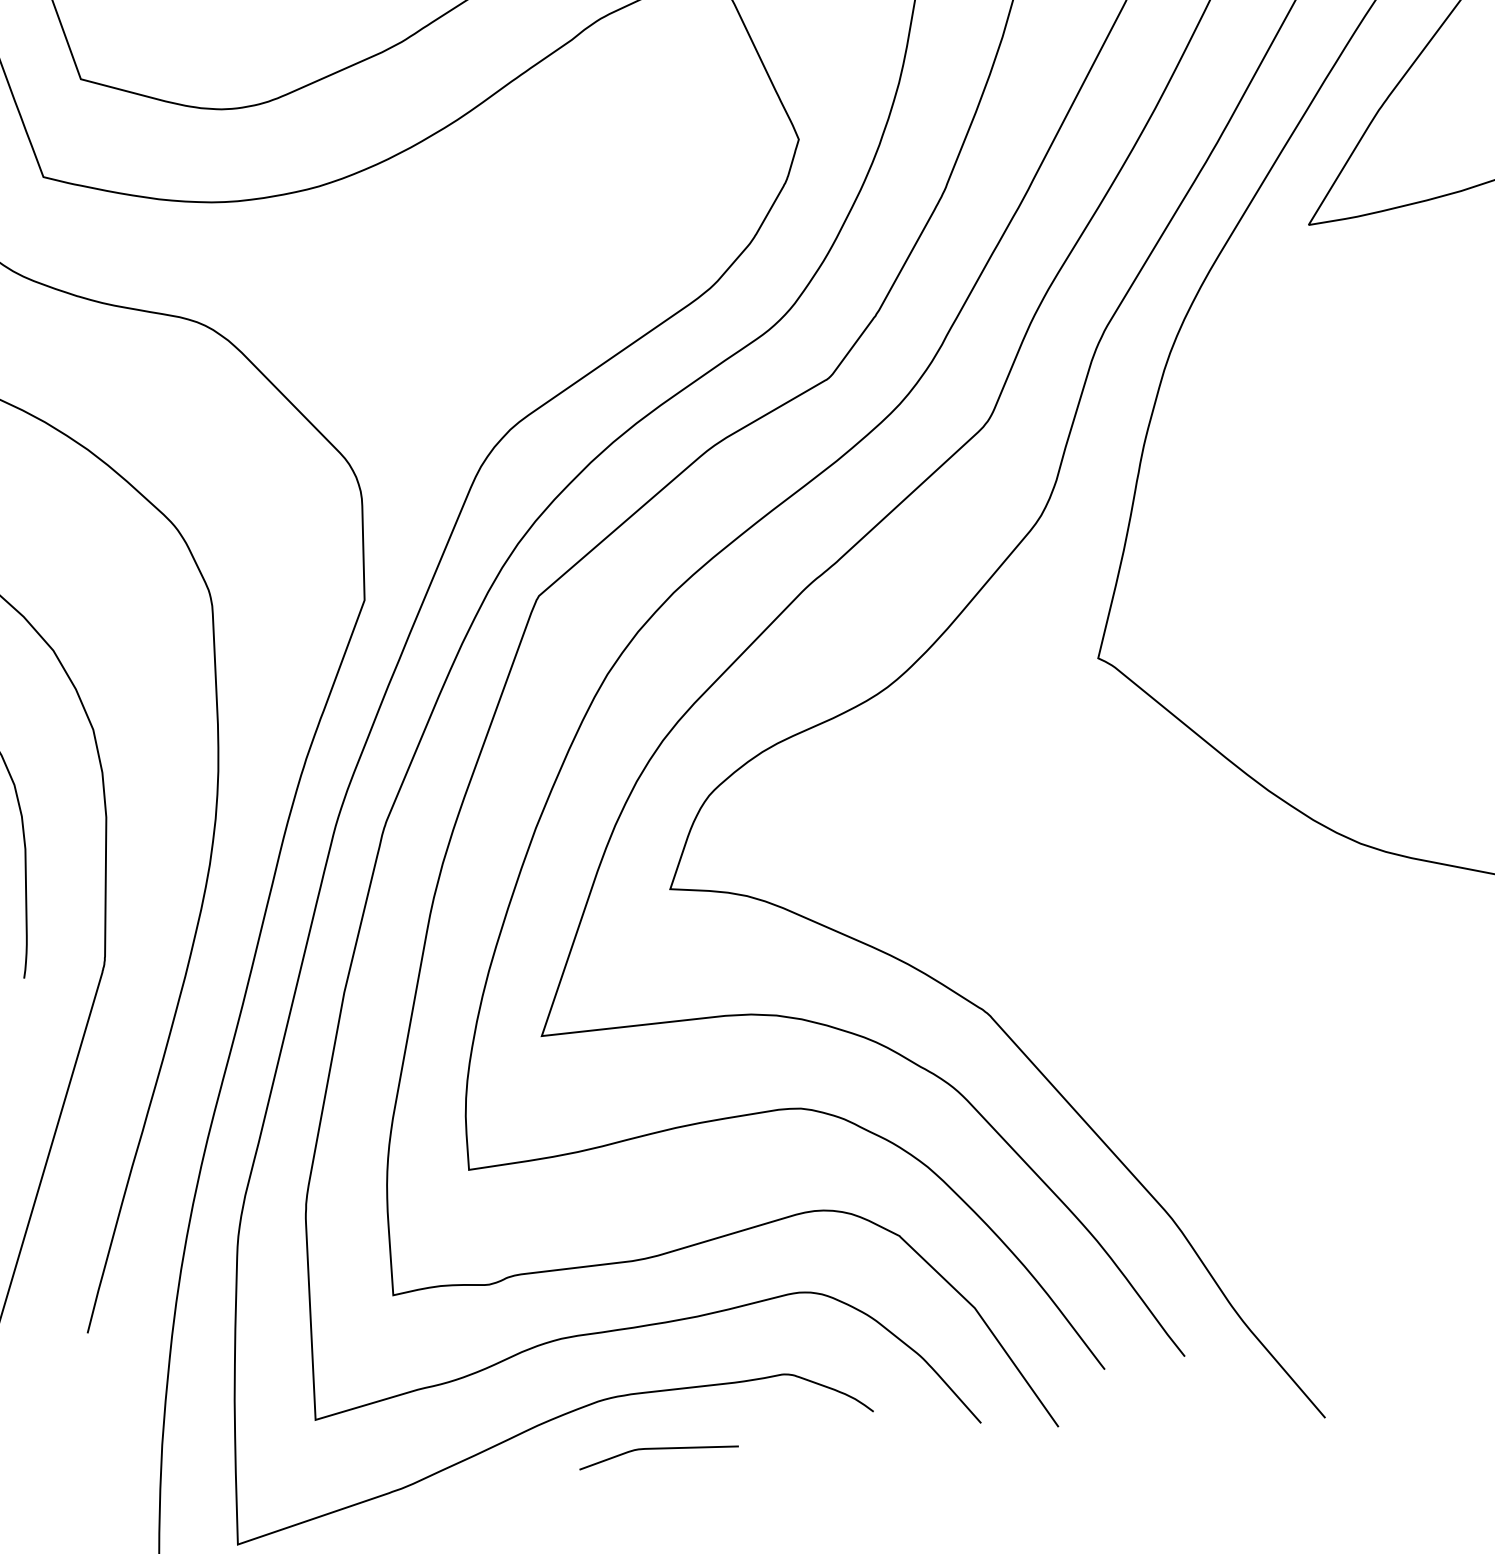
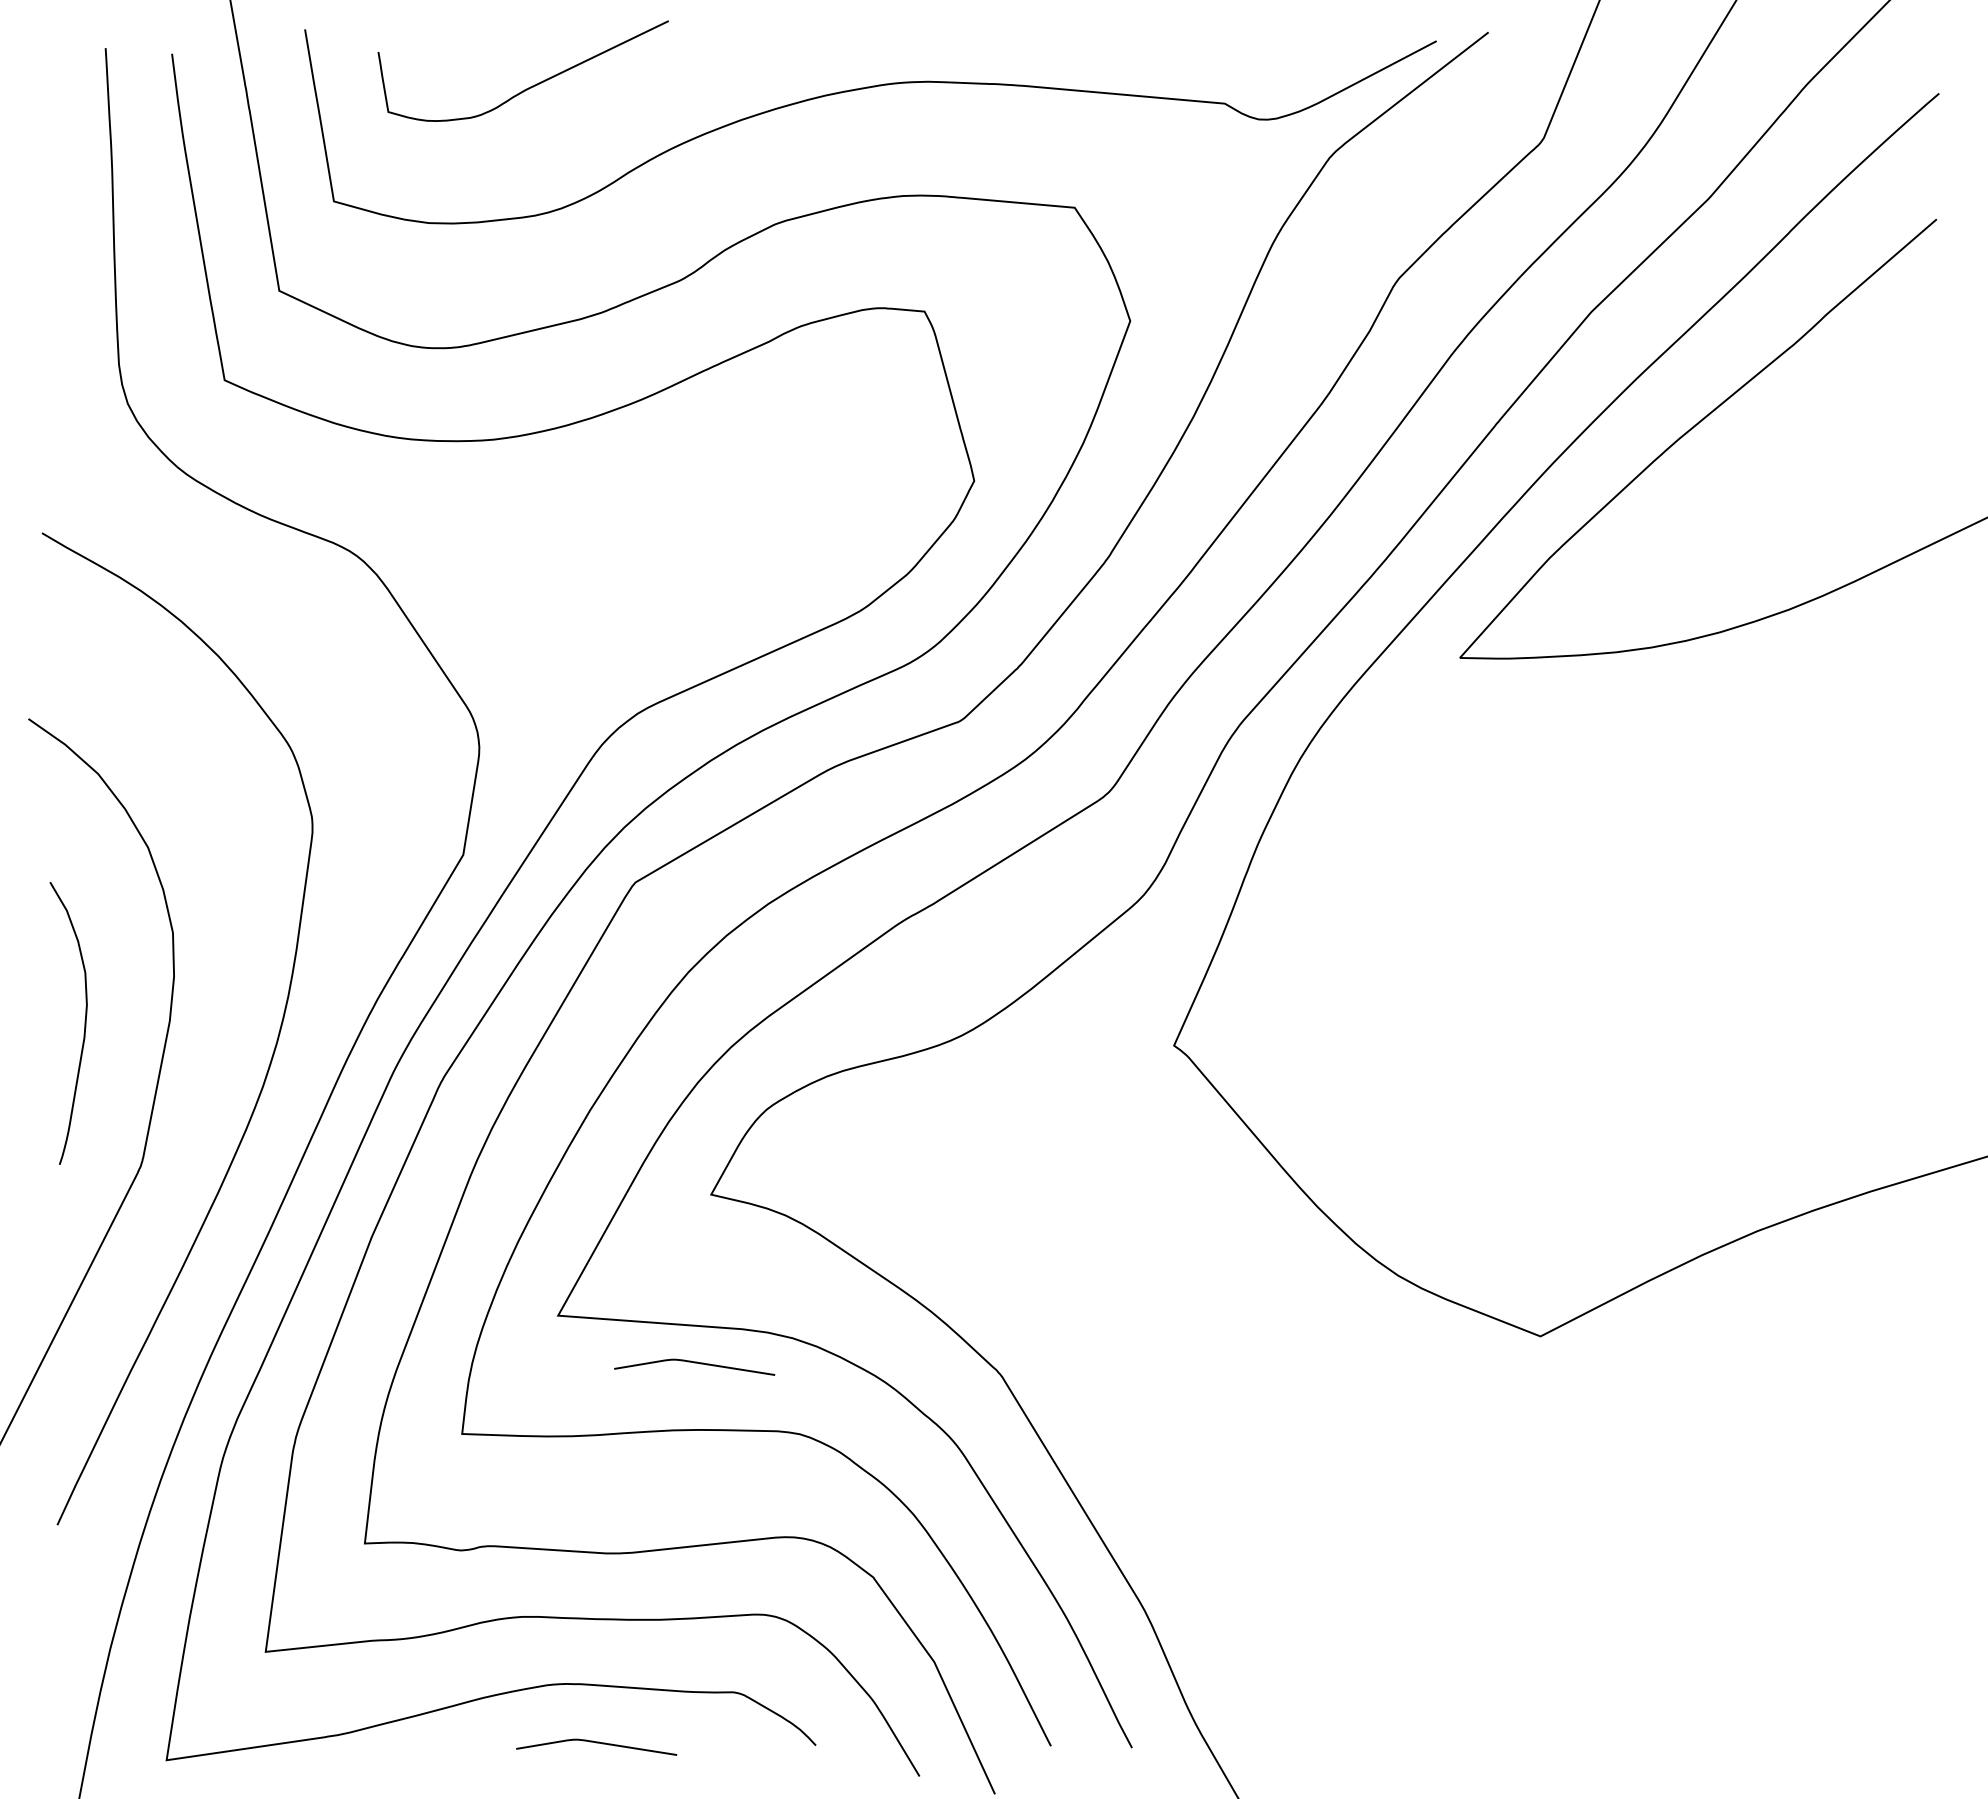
curve: (684, 1058) -> (694, 1363), added

